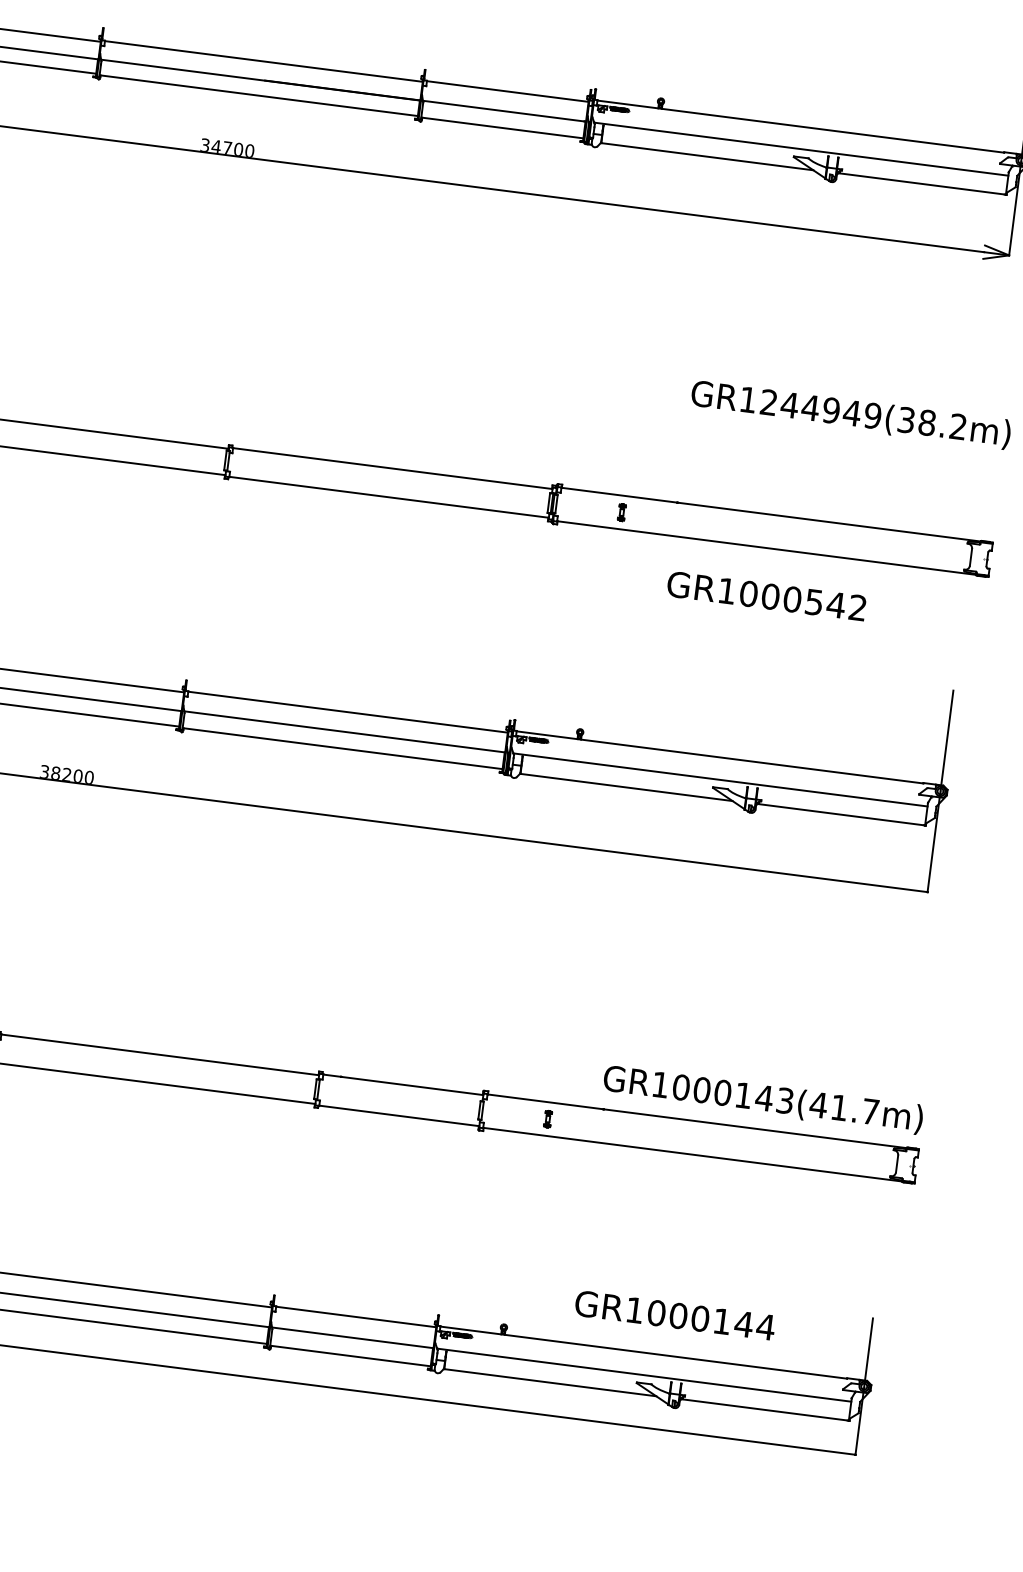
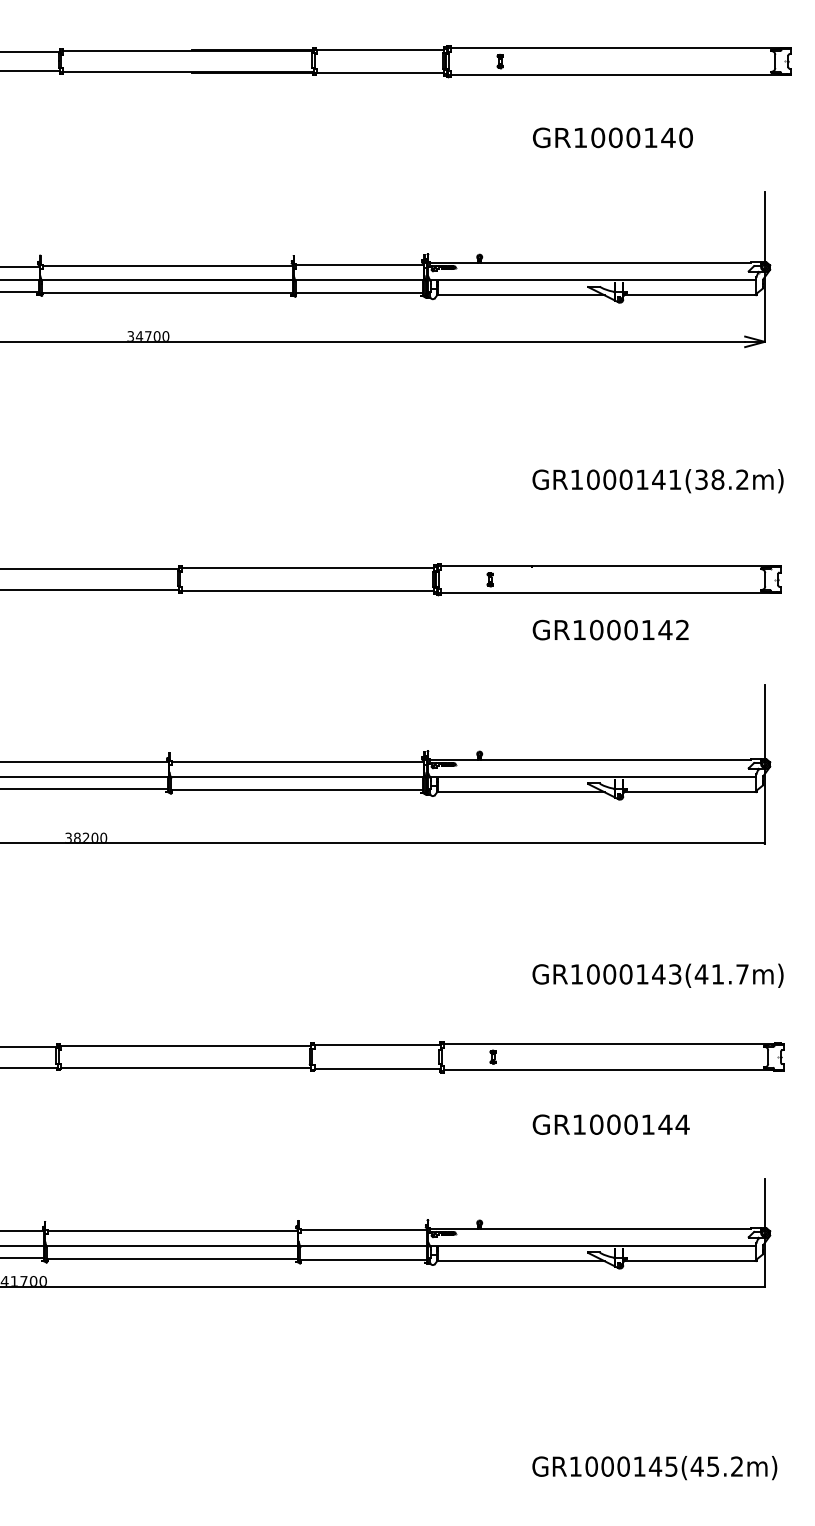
text: (821, 408) -> (634, 479), GR1244949(38.2m) -> GR1000141(38.2m)
text: (813, 602) -> (647, 630), GR1000542 -> GR1000142
text: (762, 1099) -> (657, 975), moved
text: (674, 1315) -> (610, 1124), moved

